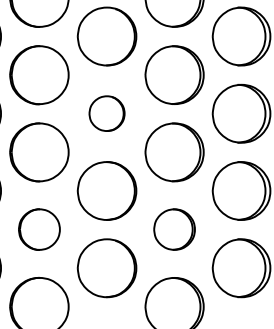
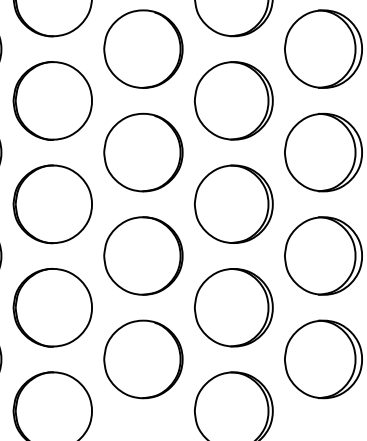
part: (106, 113) -> (142, 152), size x1.67
part: (39, 229) -> (52, 307), size x1.43
part: (174, 229) -> (233, 307), size x1.43

